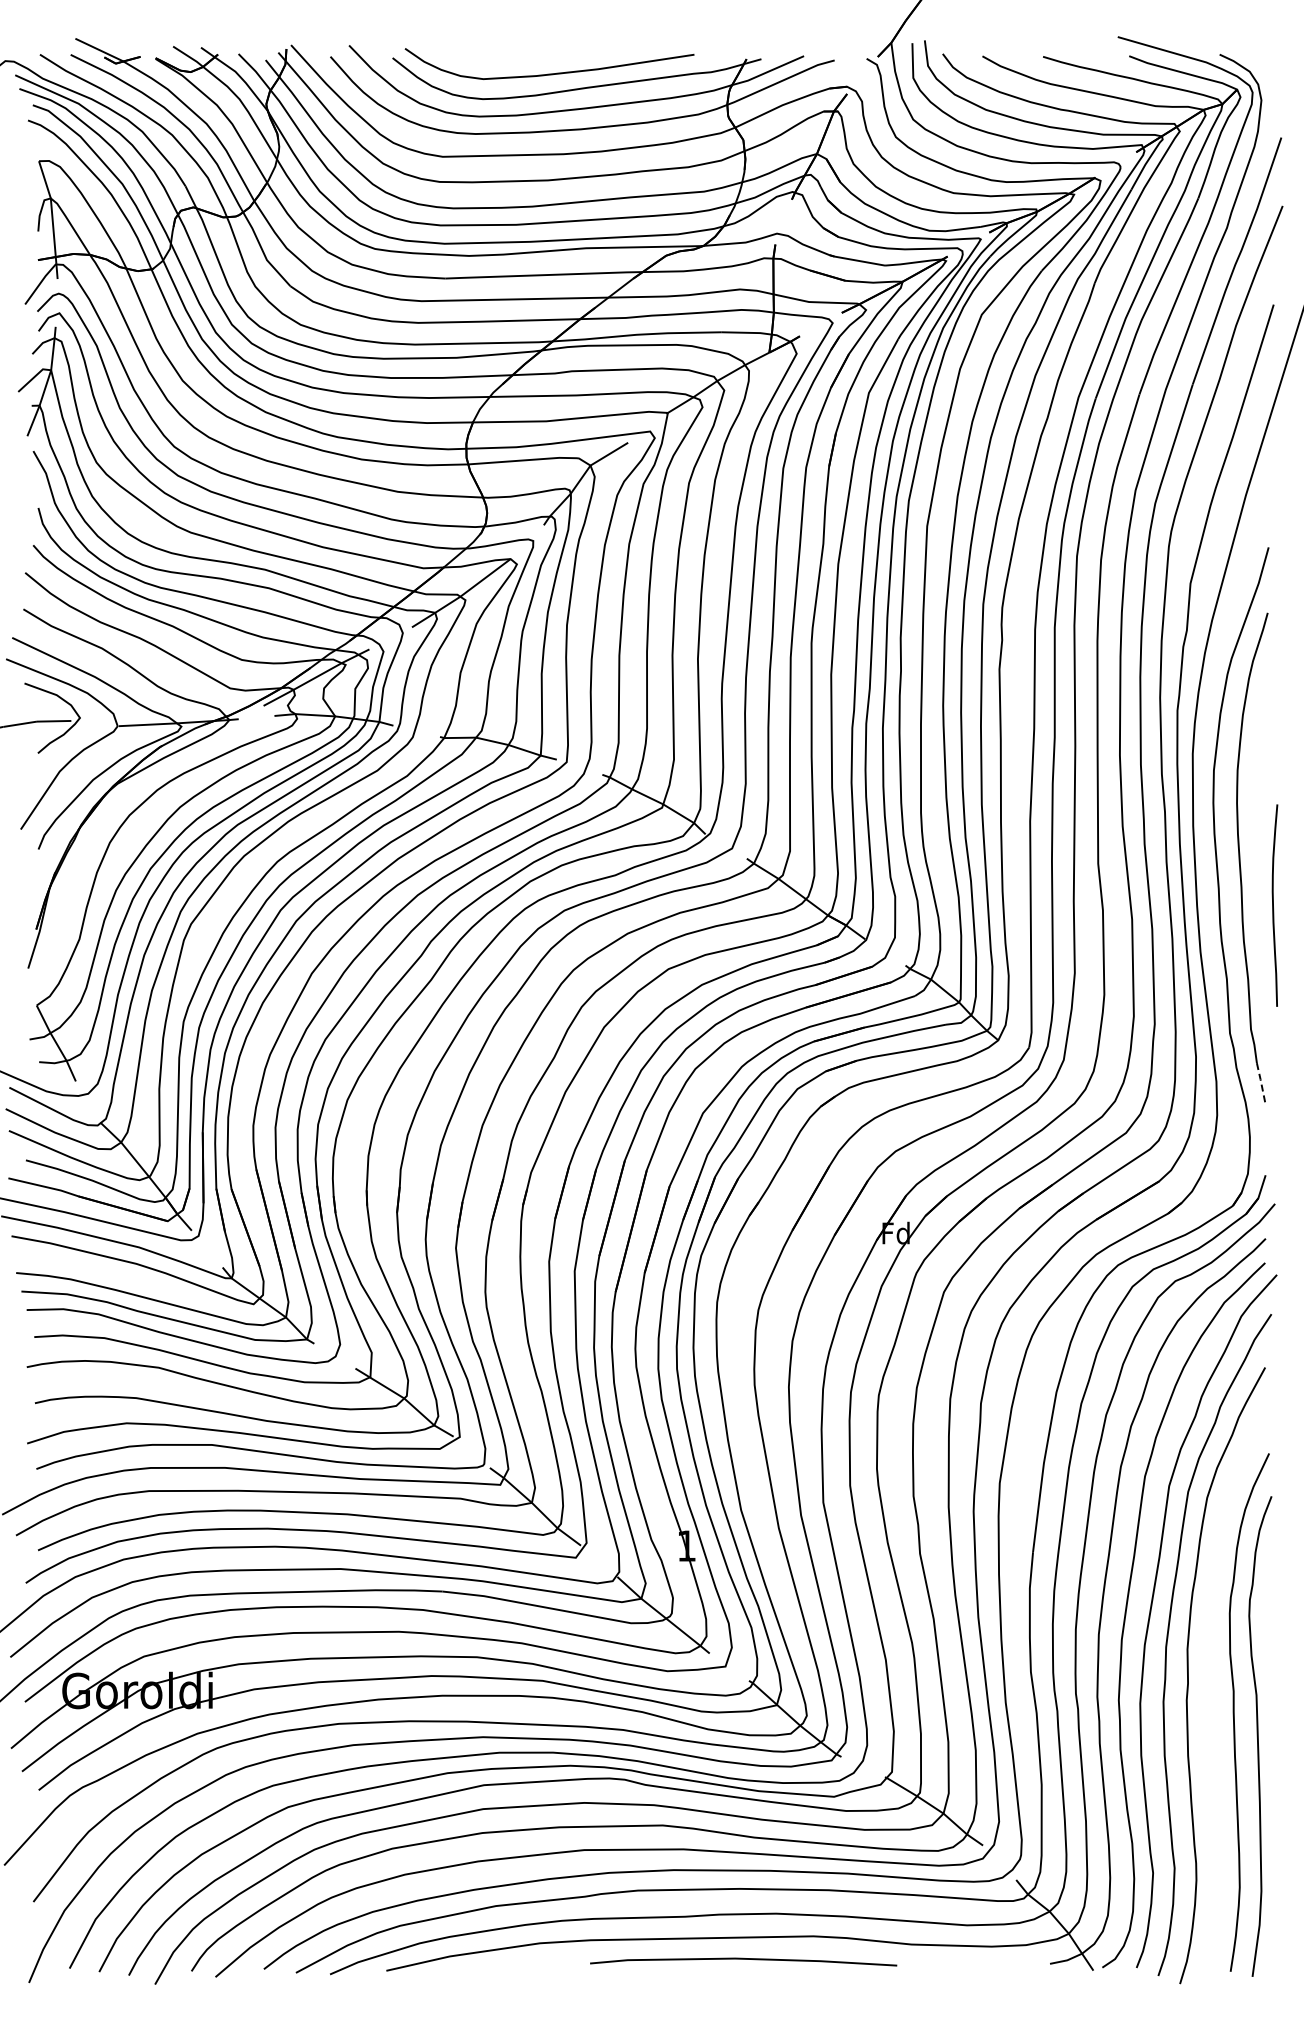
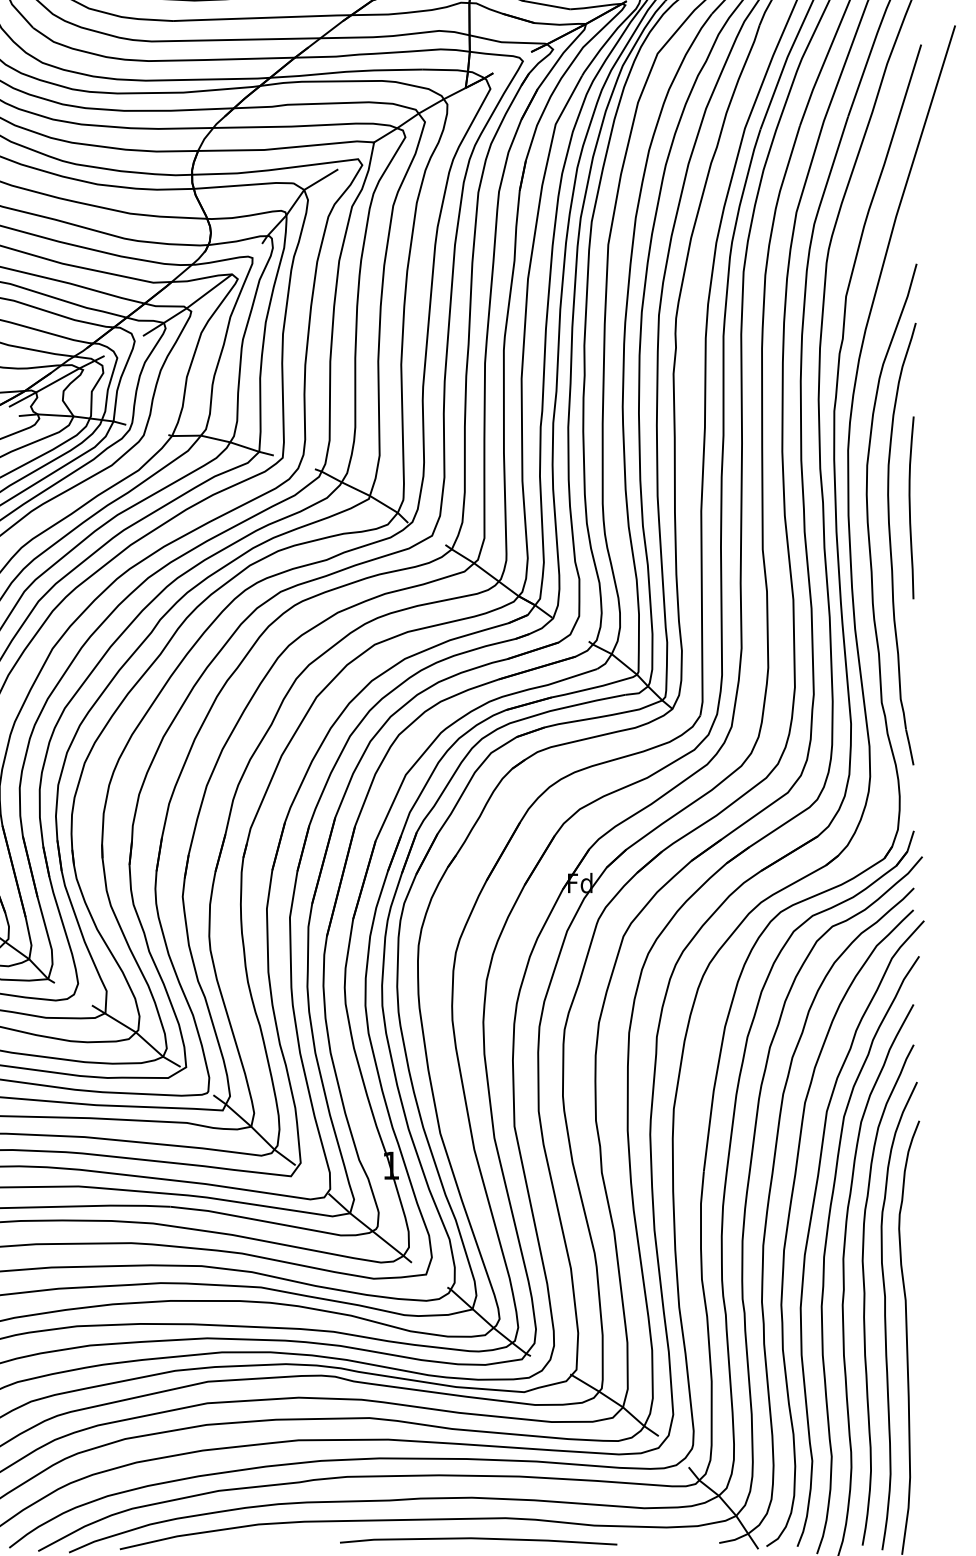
curve: (1273, 905) -> (910, 507), moved
line: (1261, 1082) -> (910, 747), dashed -> solid
curve: (1211, 1689) -> (865, 1295), added
line: (743, 1959) -> (478, 1539), moved

